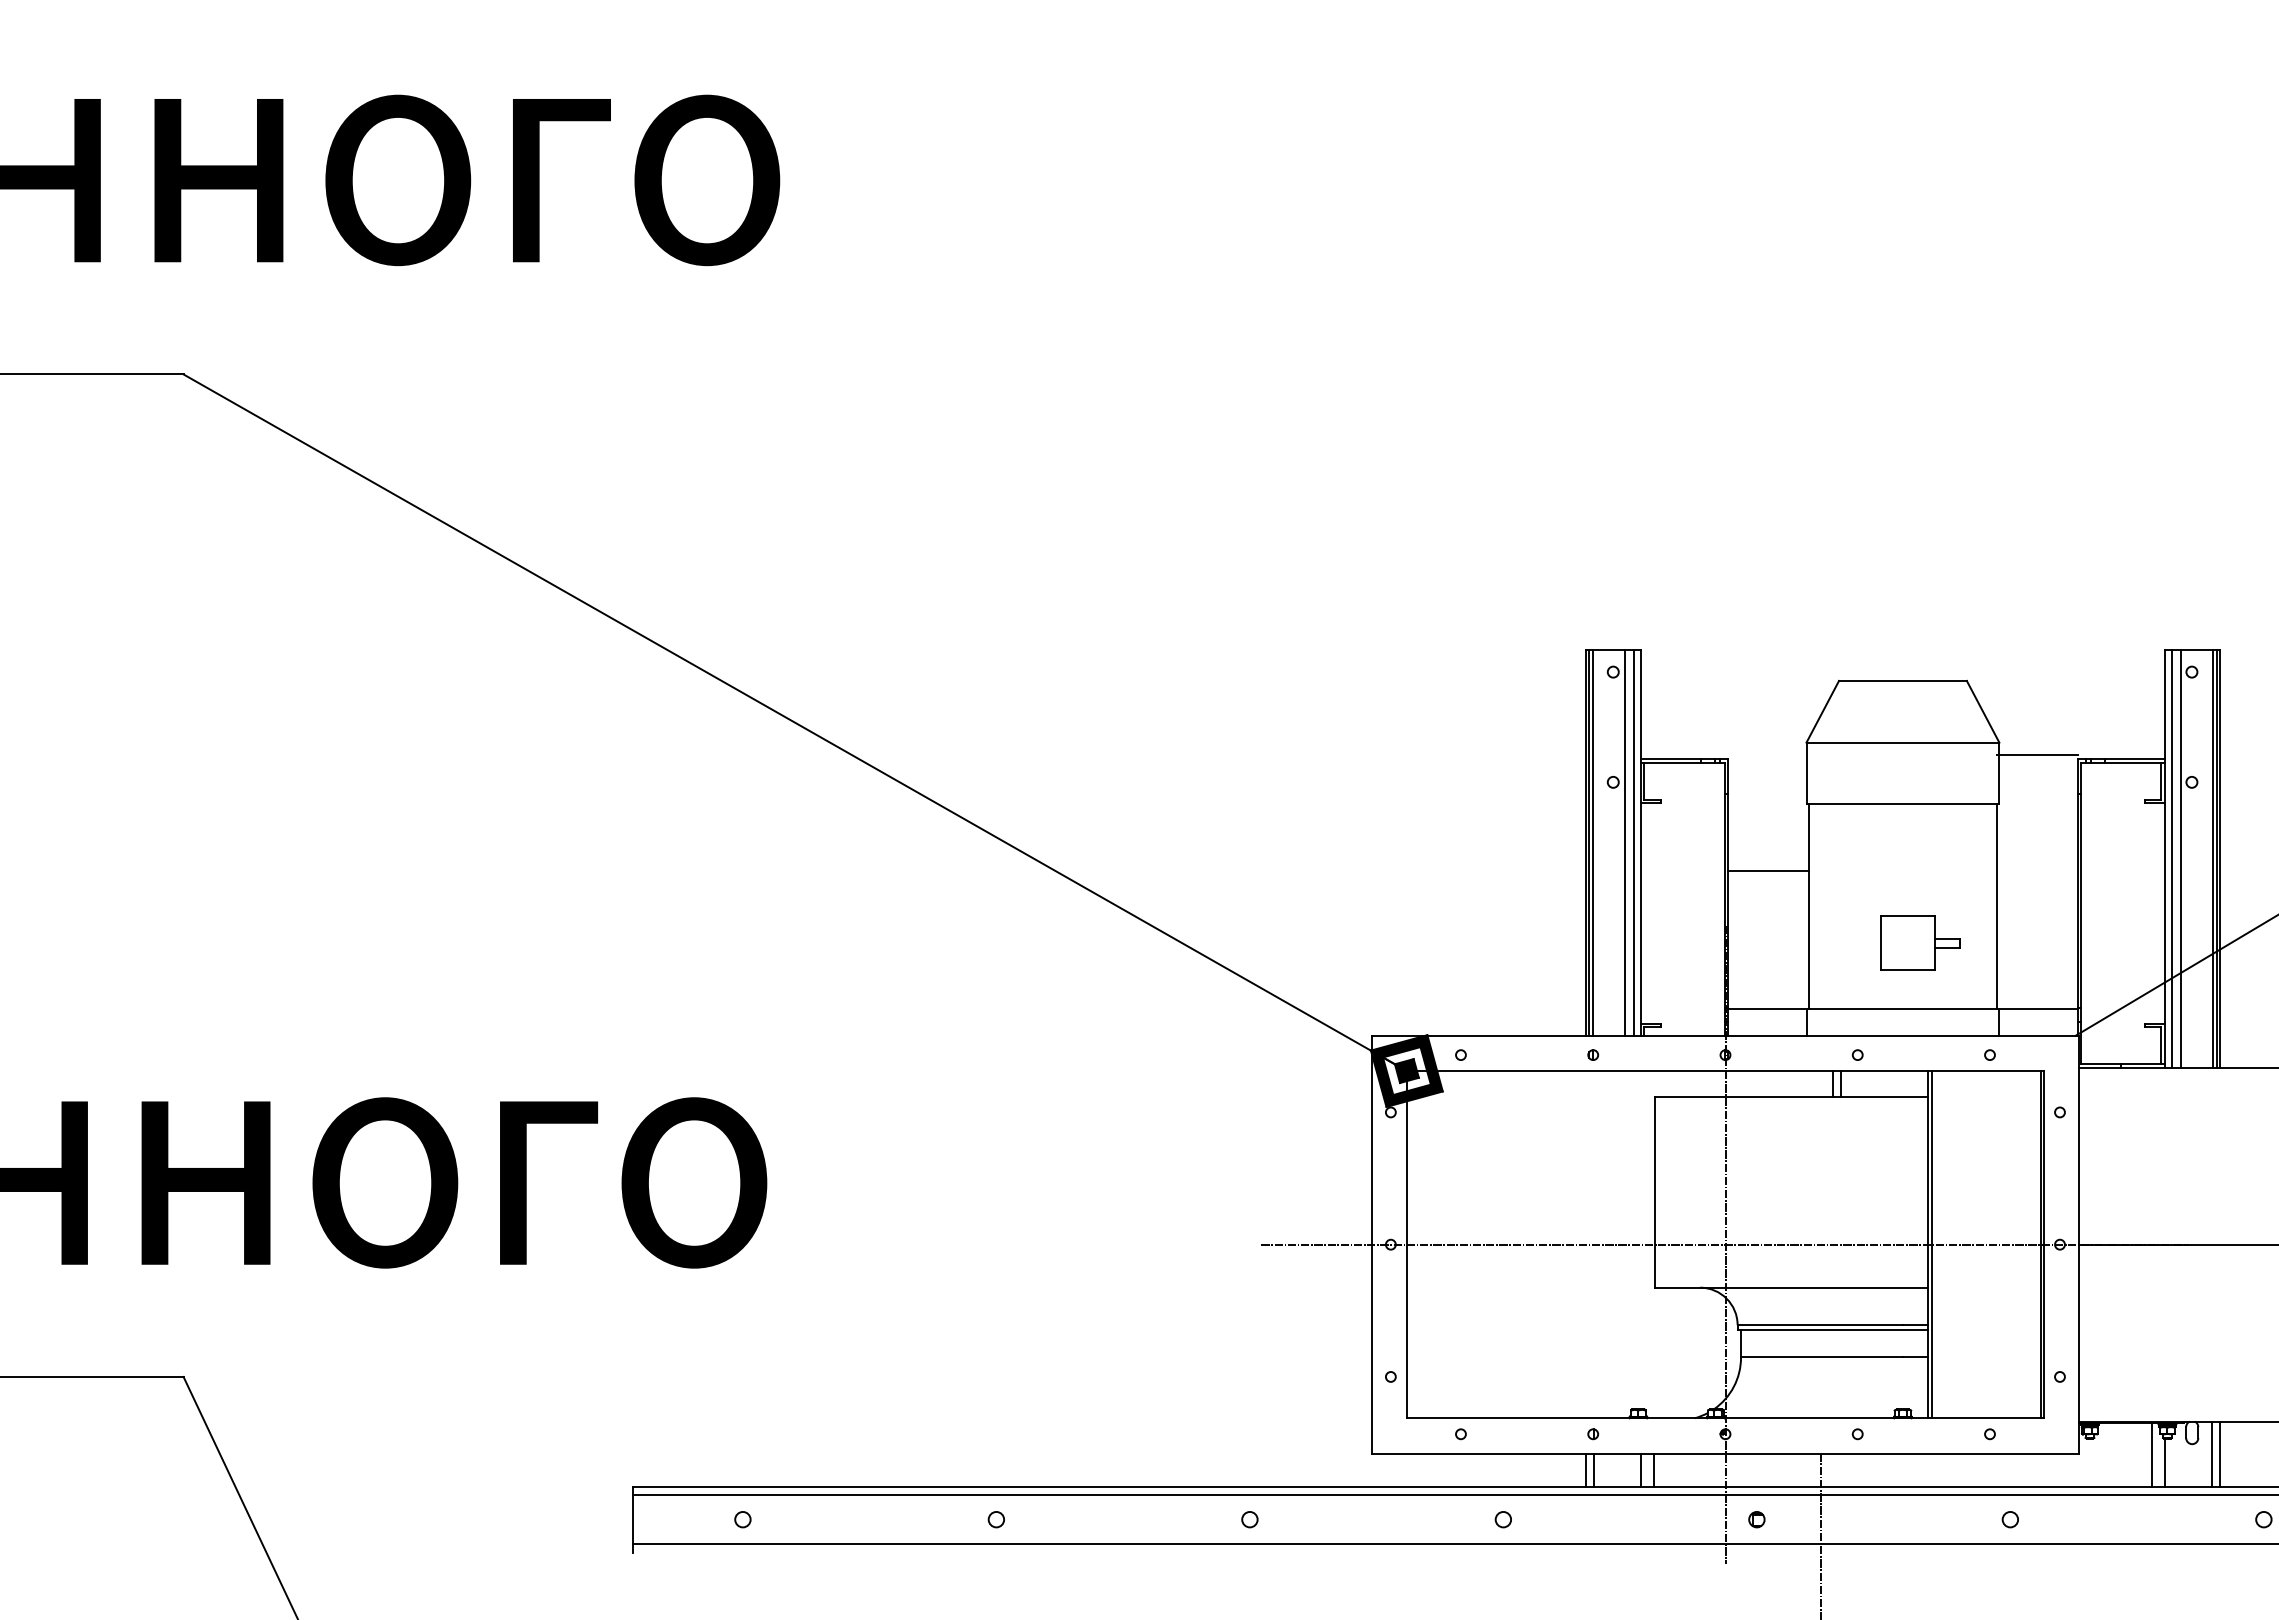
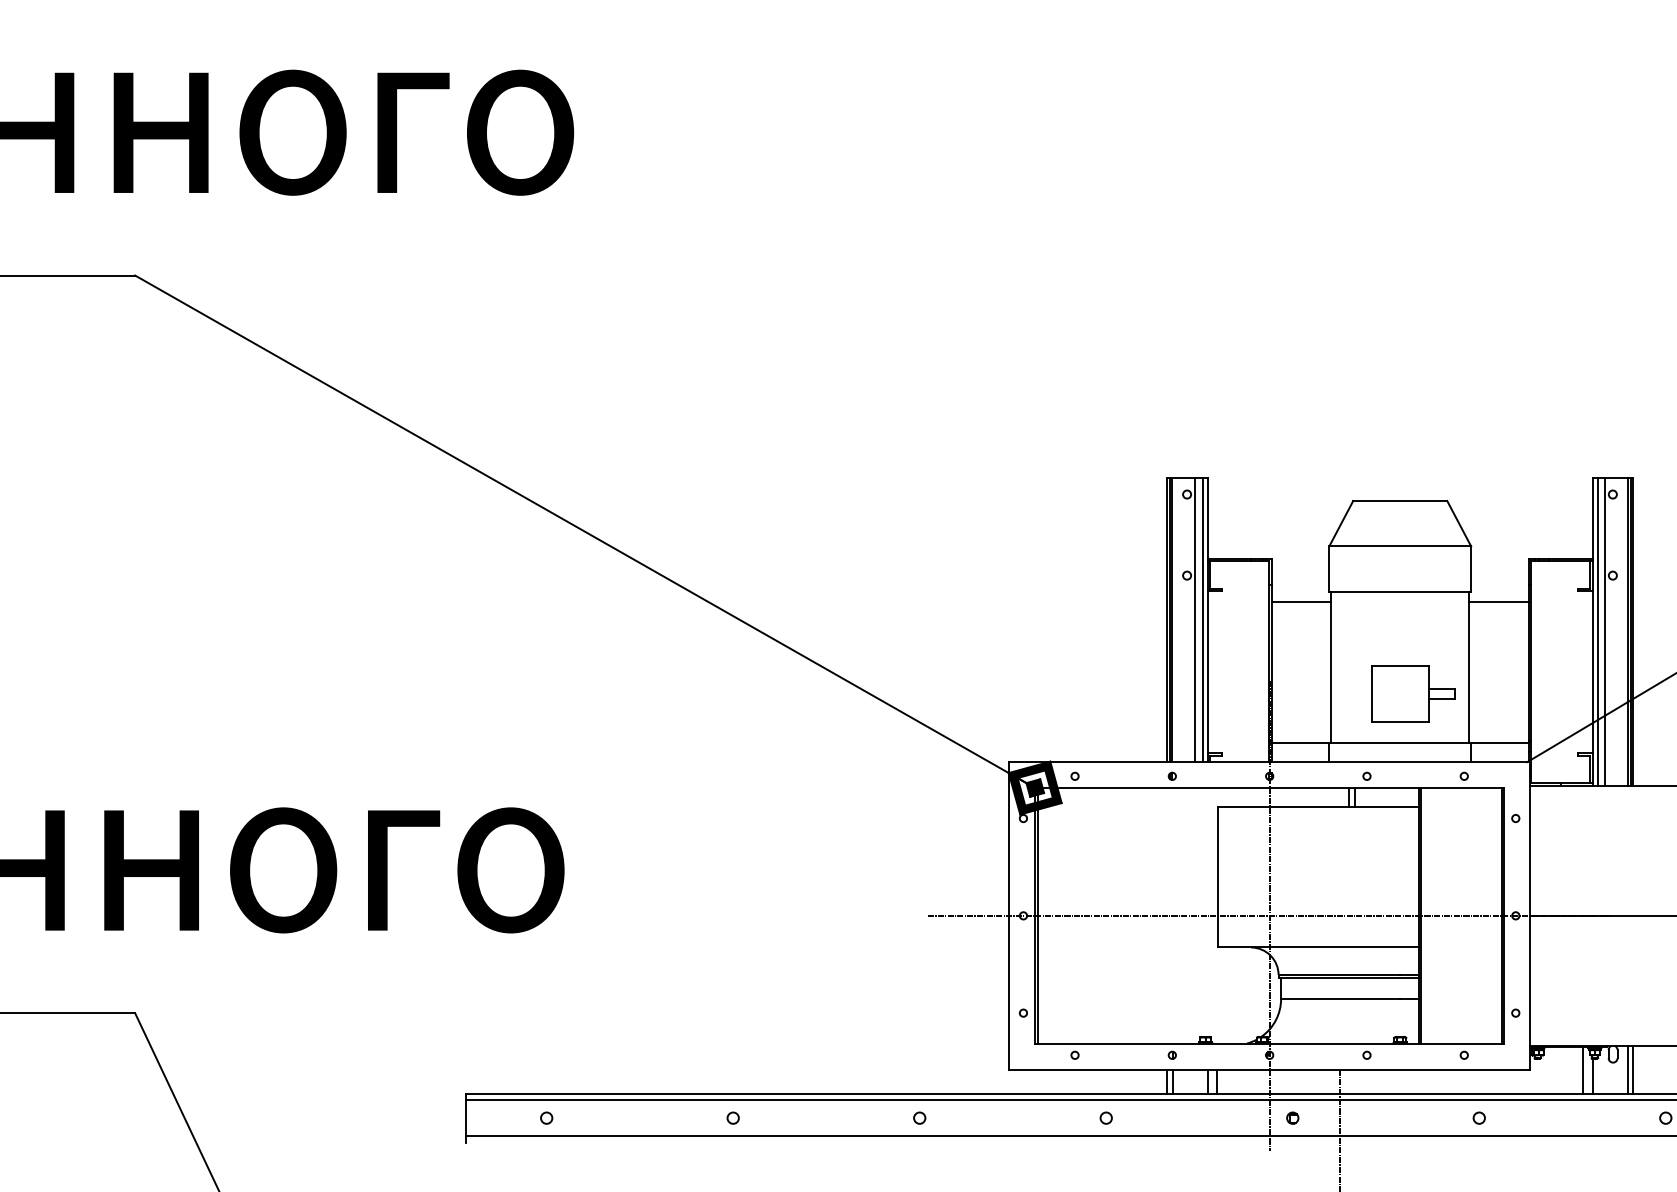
line: (2036, 754) -> (1498, 601), moved
line: (1768, 870) -> (1301, 601), moved
part: (1920, 943) -> (1413, 694), size x1.43
line: (1410, 1244) -> (1037, 915), added

